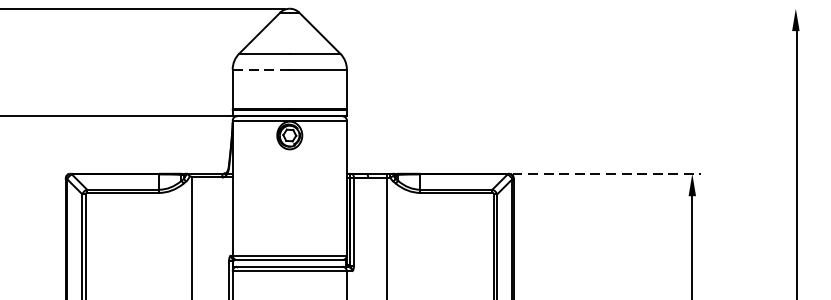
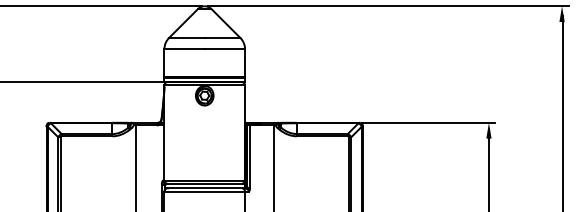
line: (550, 9) -> (388, 6), added
line: (261, 69) -> (184, 49), dashed -> solid
line: (606, 173) -> (428, 122), dashed -> solid

